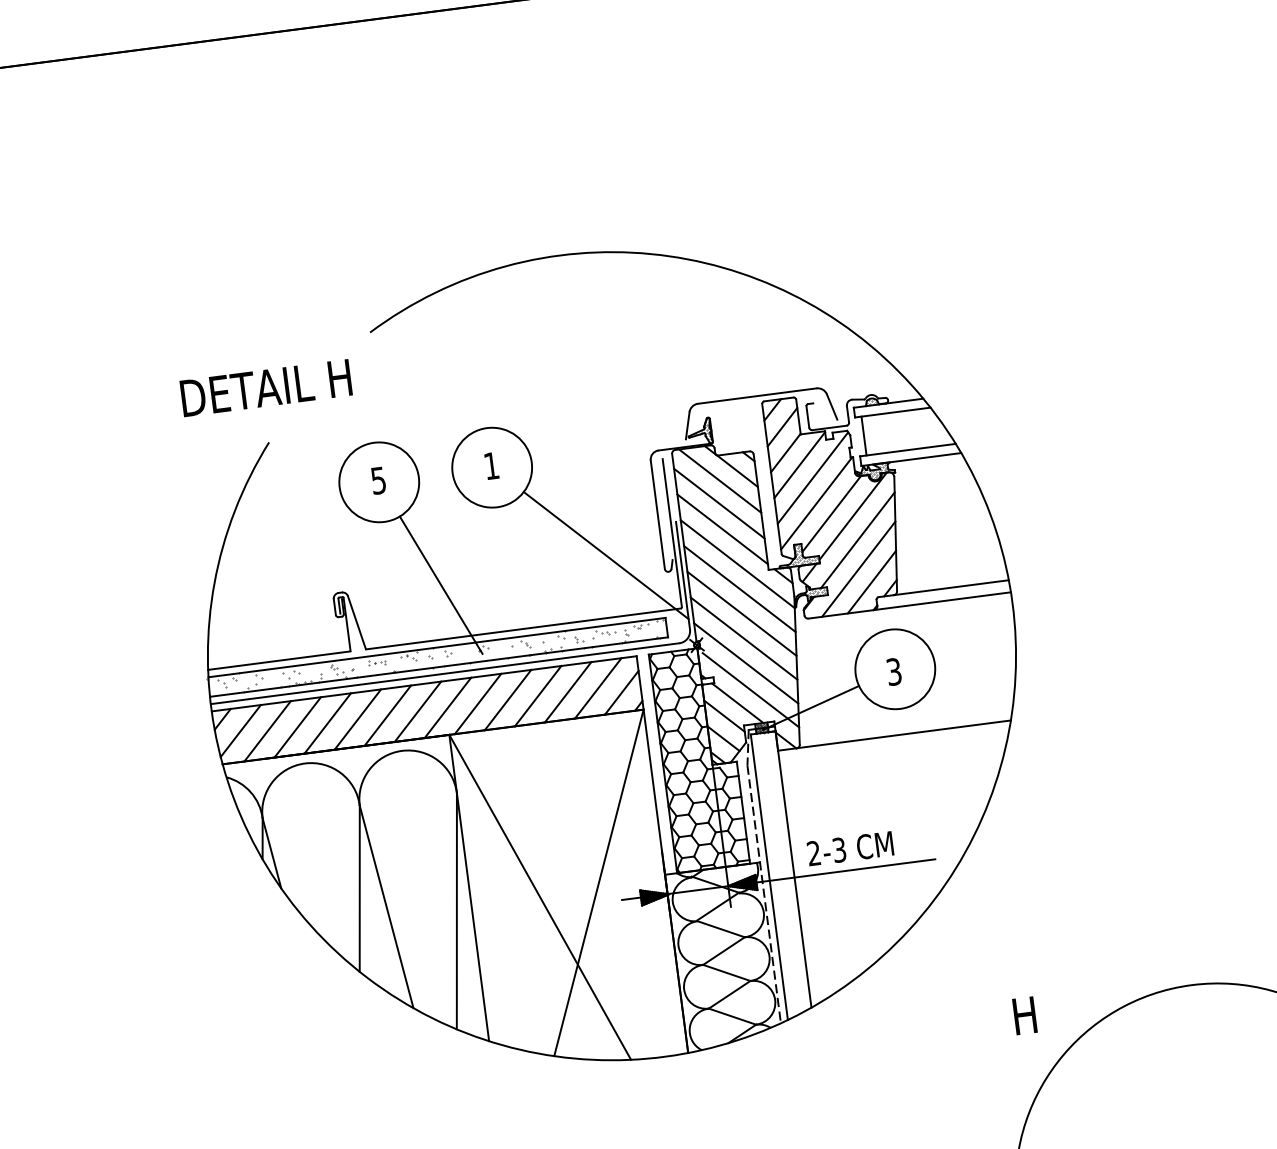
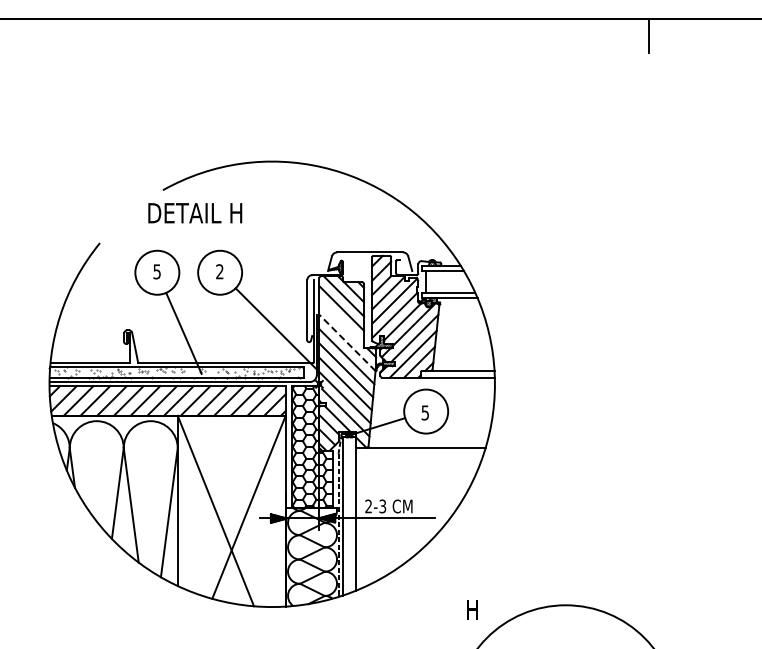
text: (266, 388) -> (195, 213), moved
text: (490, 465) -> (219, 271), 1 -> 2
line: (722, 528) -> (341, 322), removed
line: (737, 563) -> (347, 342), solid -> dashed
text: (894, 671) -> (425, 412), 3 -> 5

